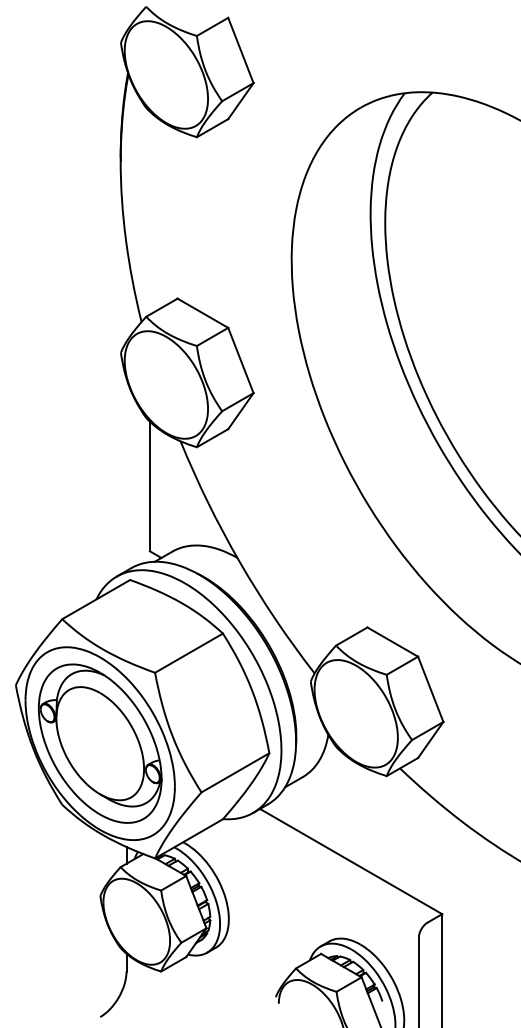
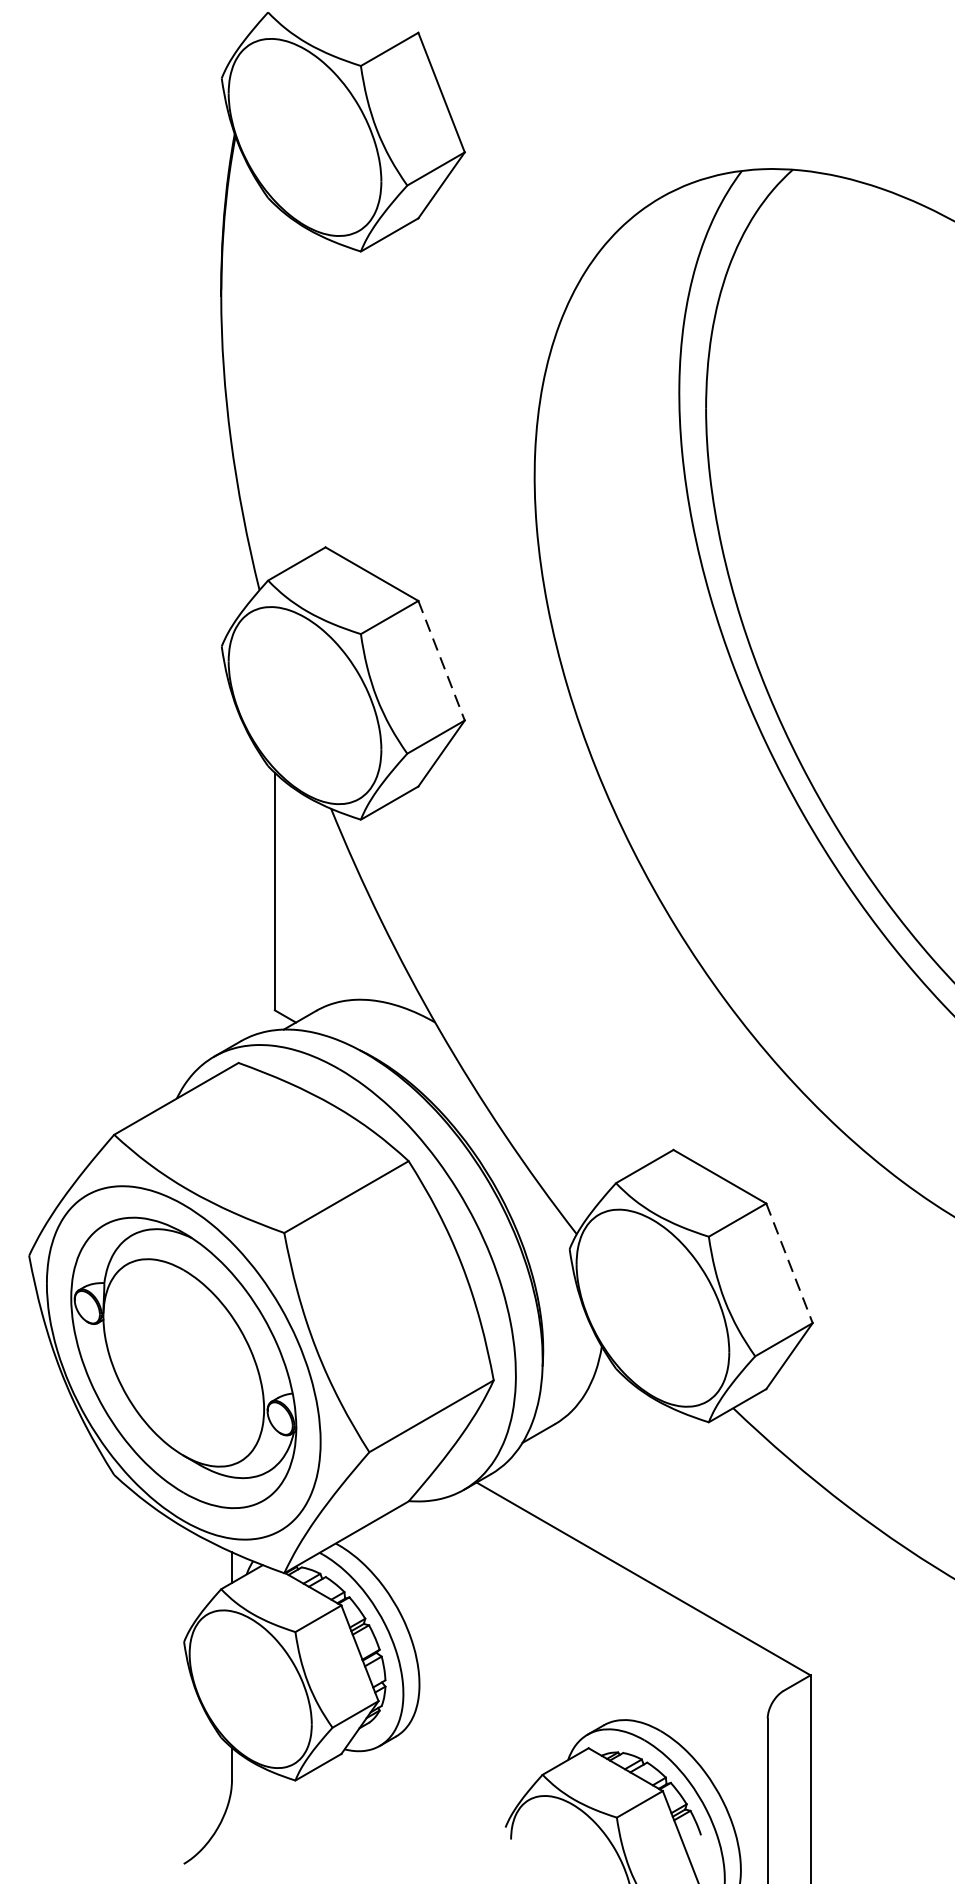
line: (240, 360) -> (440, 660), solid -> dashed
line: (430, 689) -> (789, 1263), solid -> dashed

